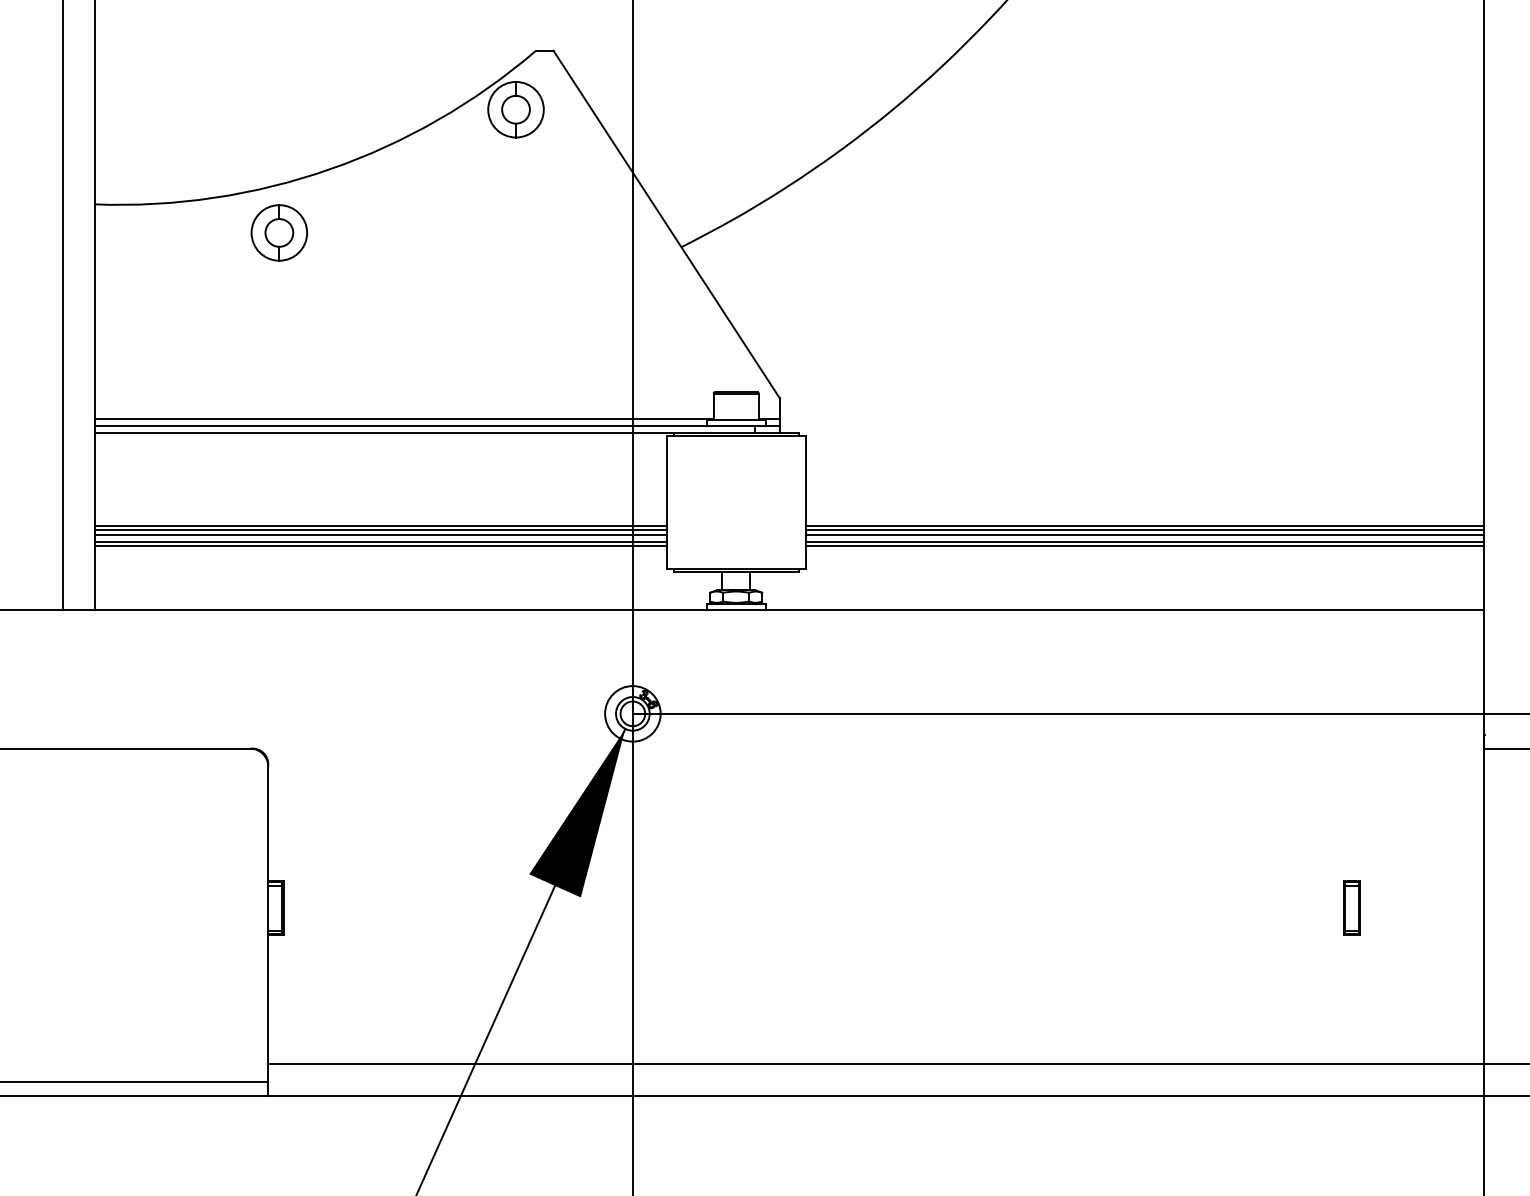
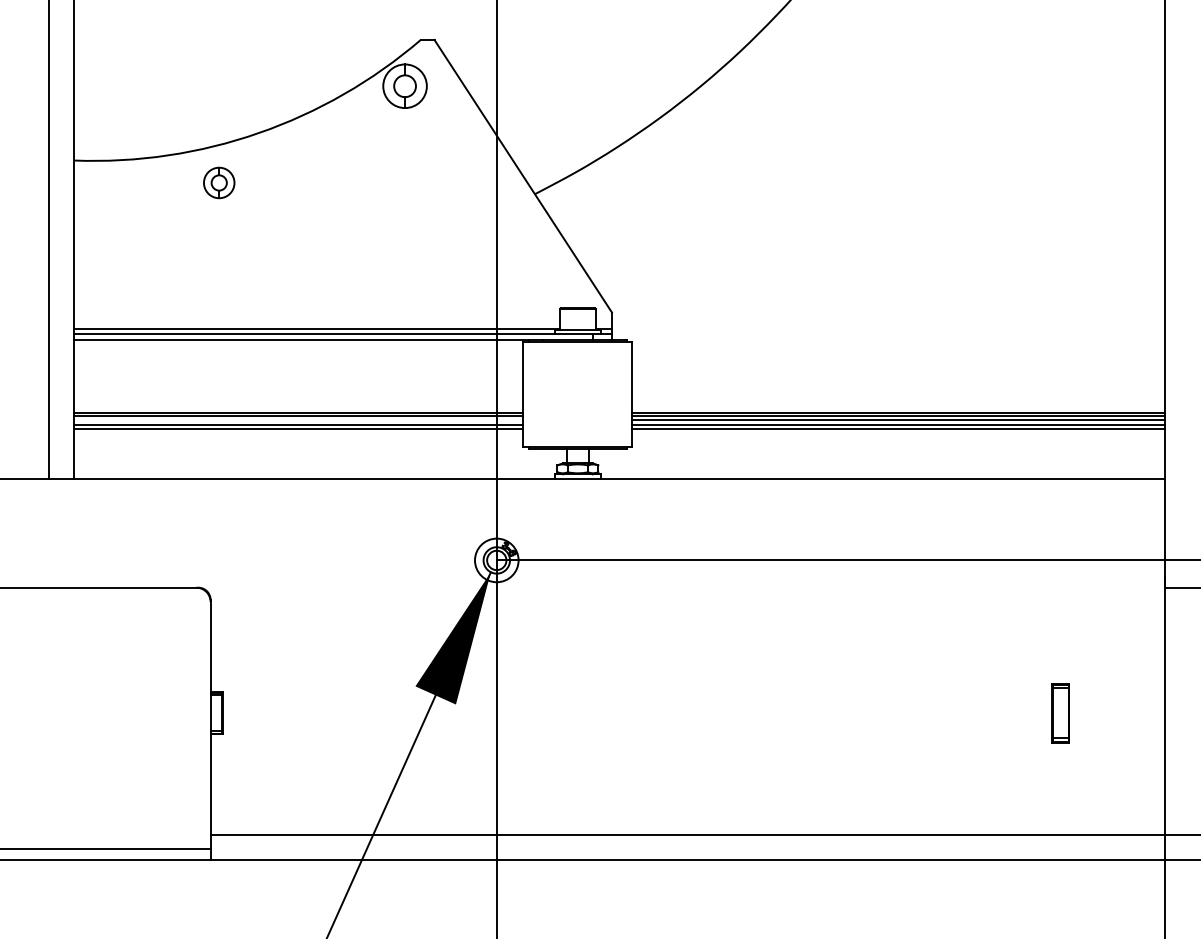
part: (278, 232) -> (218, 182), size x0.7
line: (380, 535) -> (298, 420), removed
part: (1351, 907) -> (1060, 712), size x1.4

